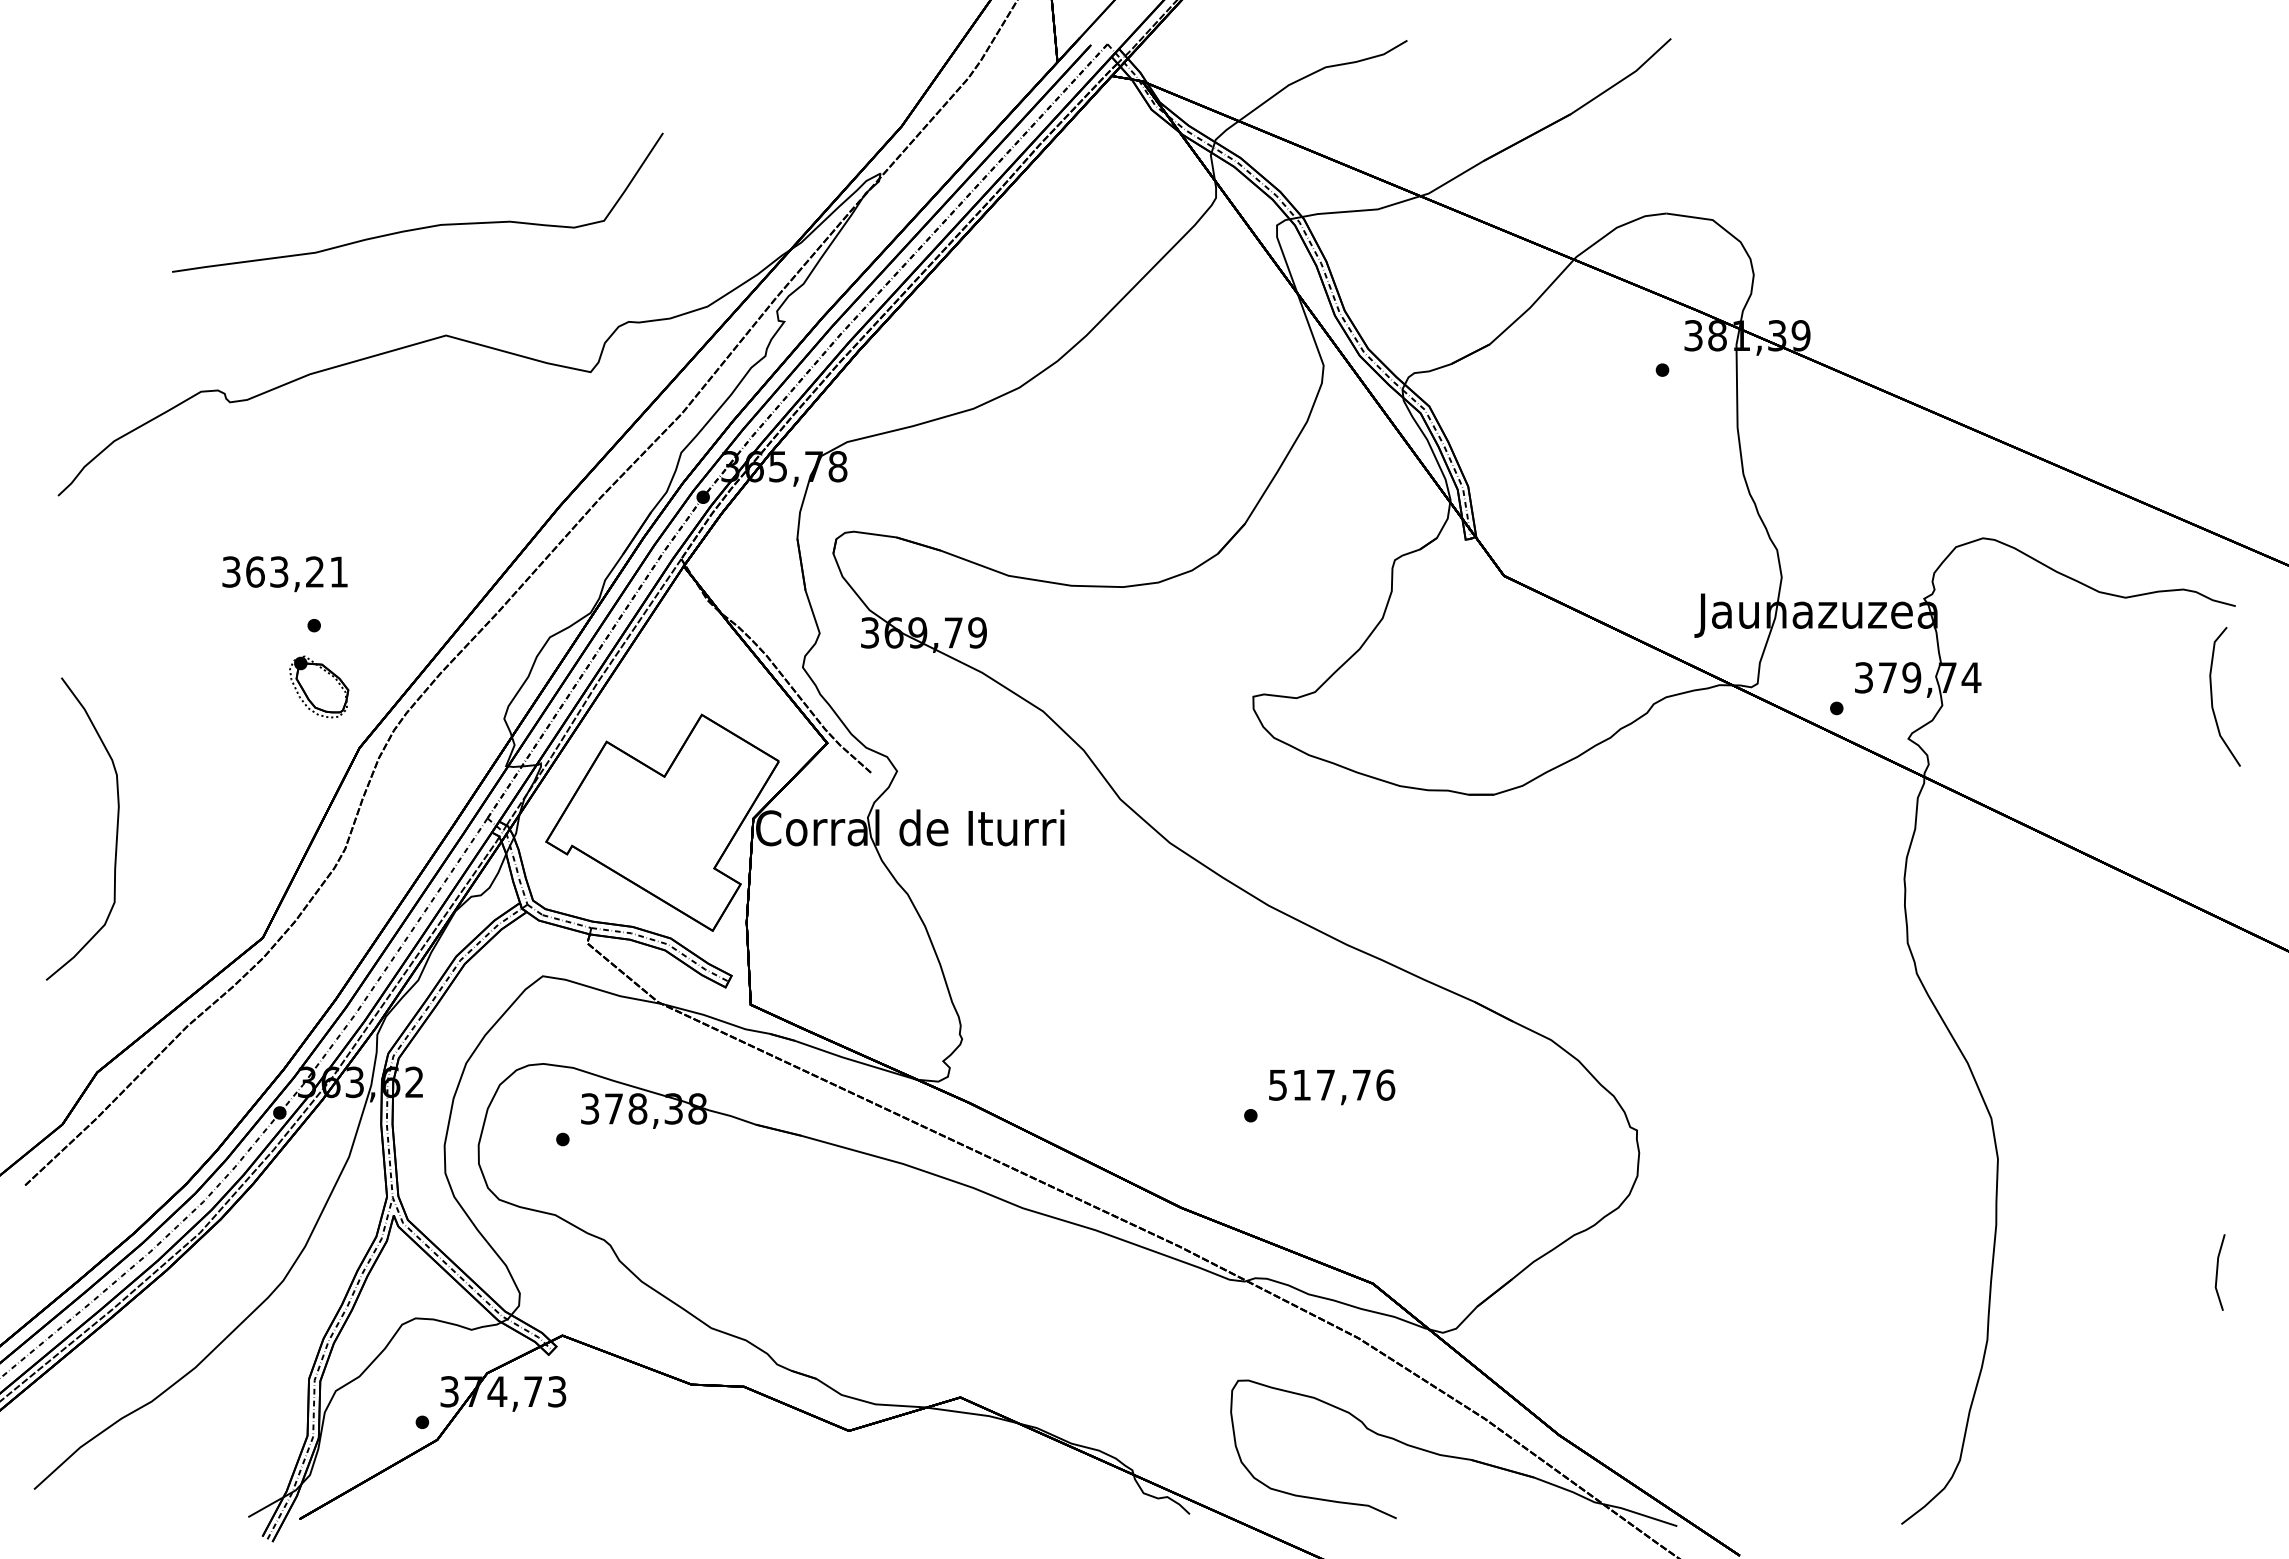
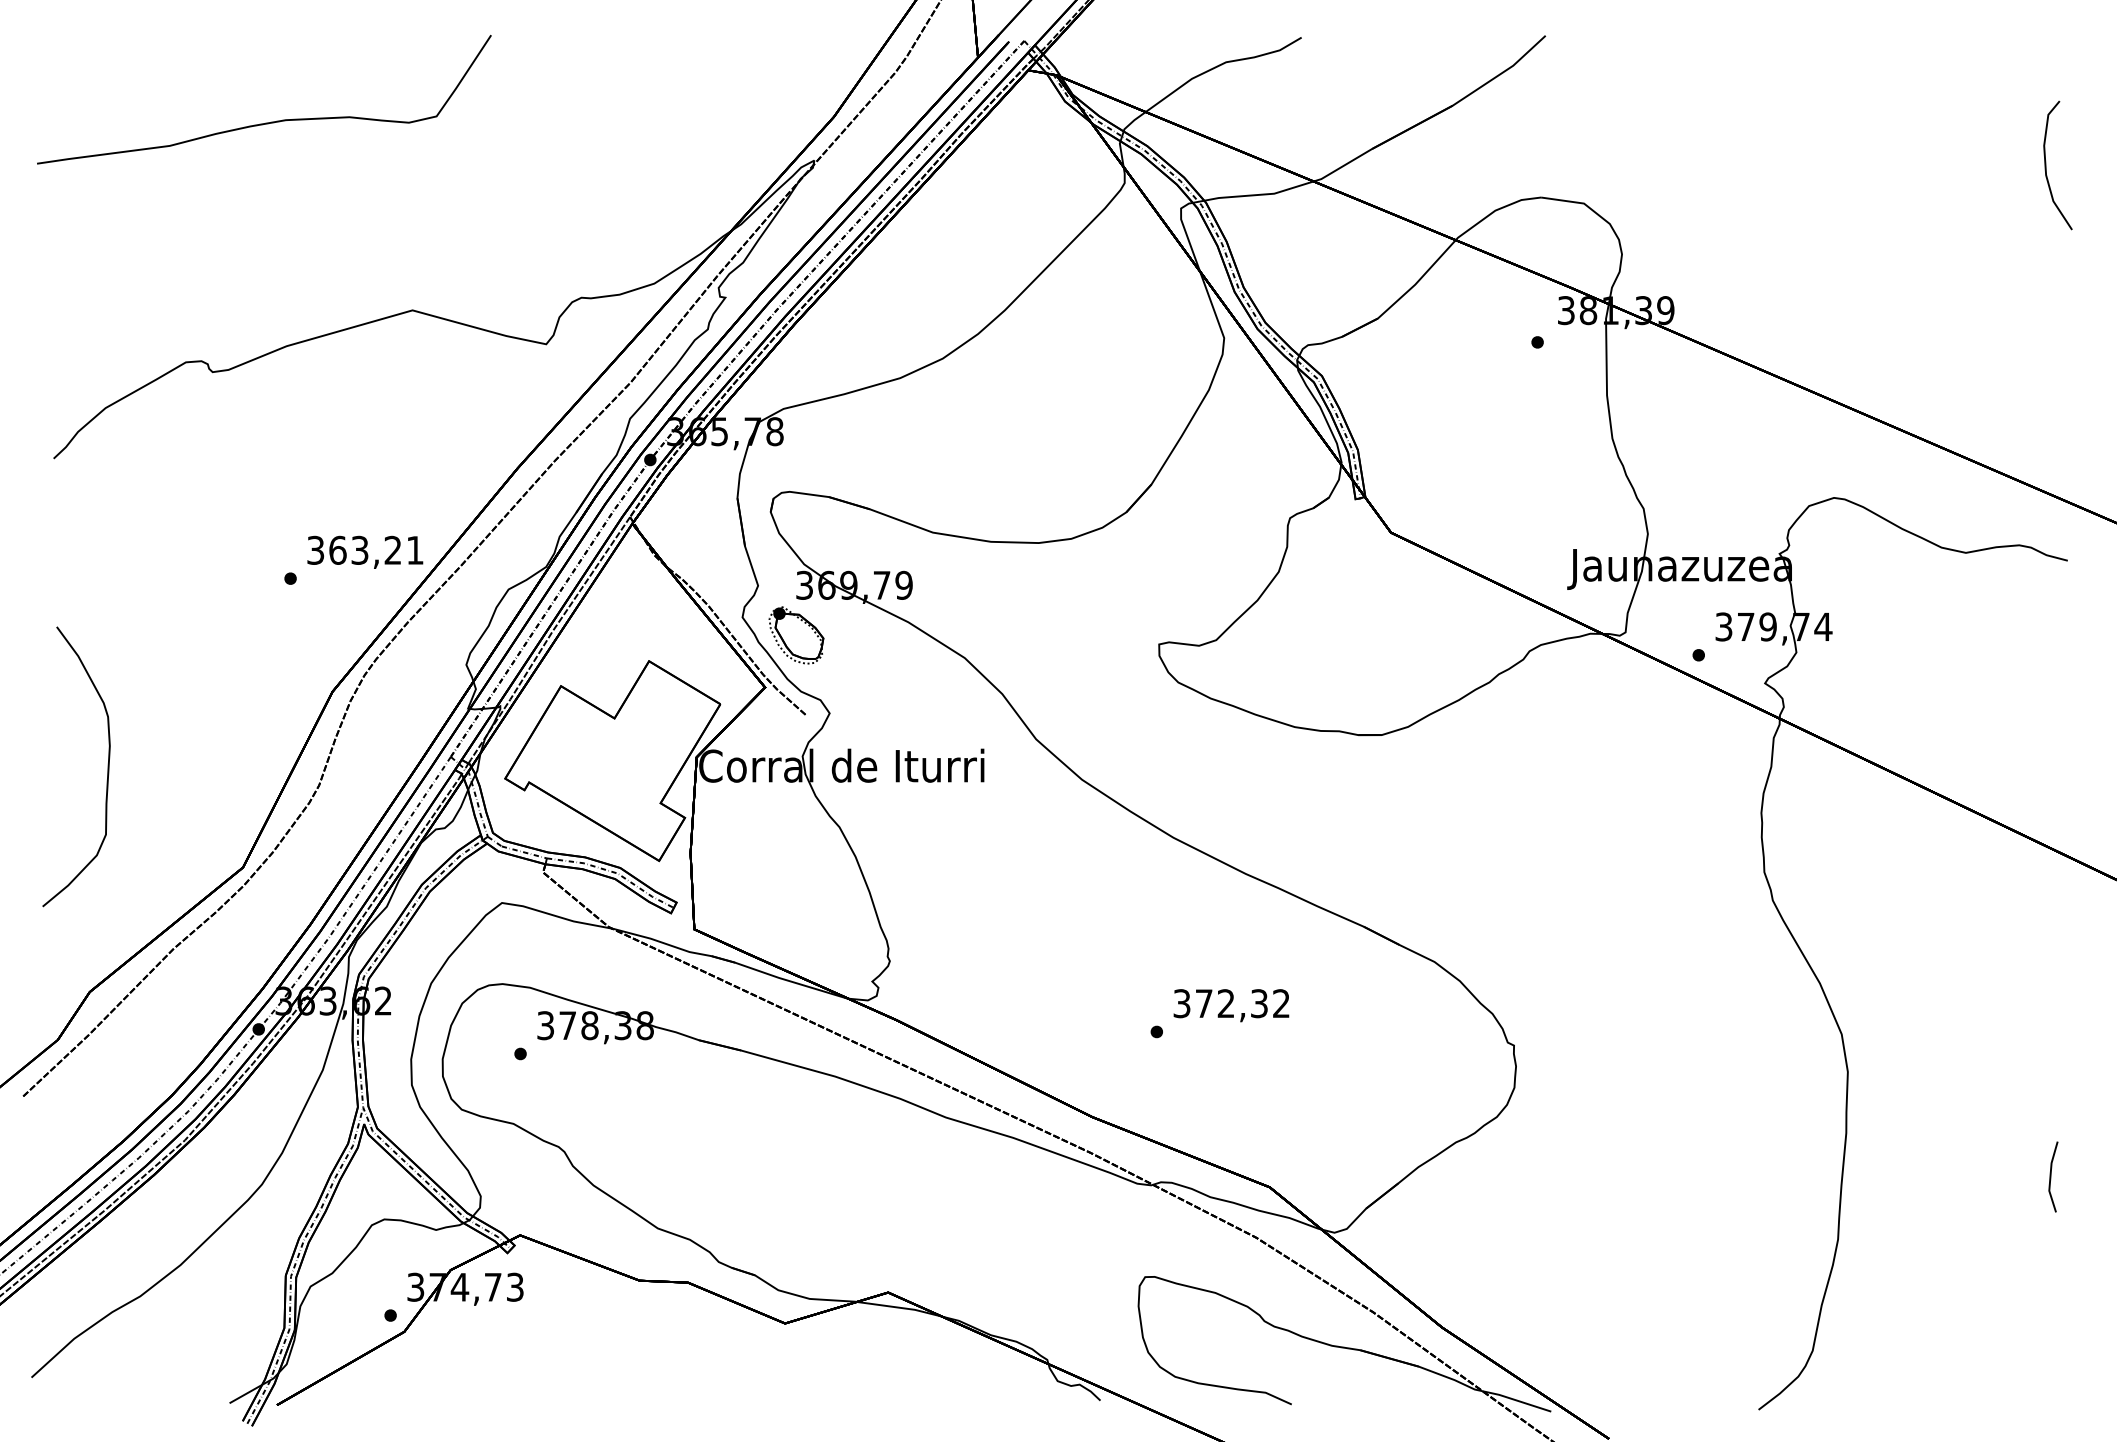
curve: (424, 226) -> (270, 121), moved
text: (284, 574) -> (364, 552), moved
part: (319, 686) -> (796, 634), moved
curve: (2212, 696) -> (2046, 165), moved
text: (1332, 1084) -> (1232, 1003), 517,76 -> 372,32

